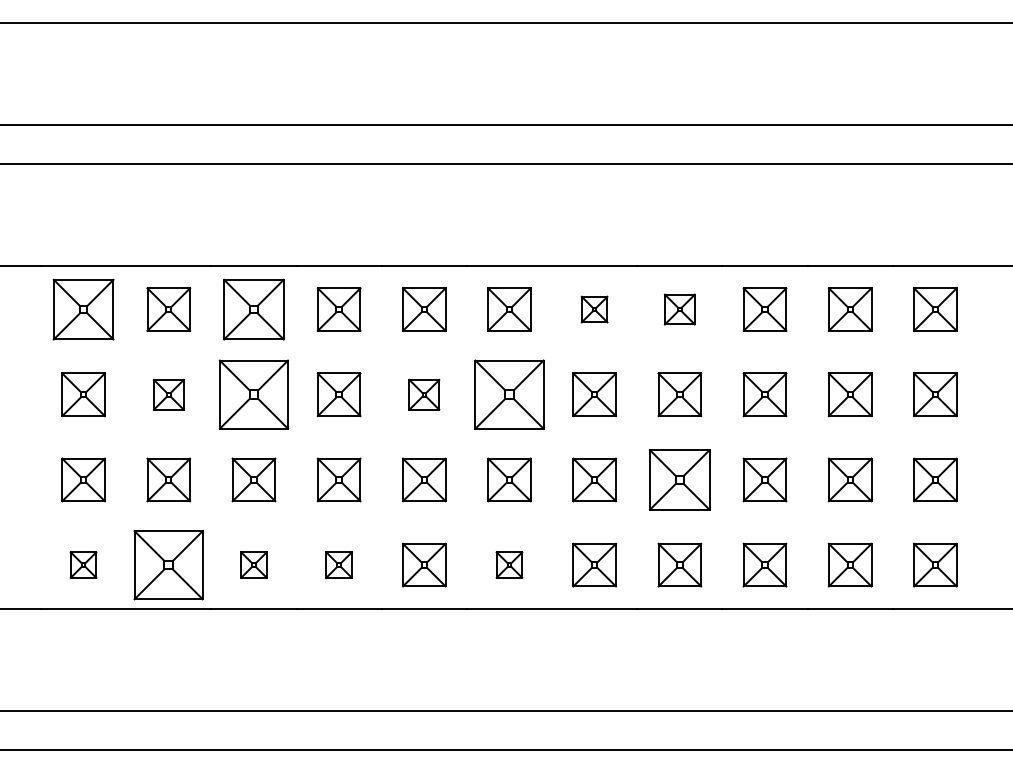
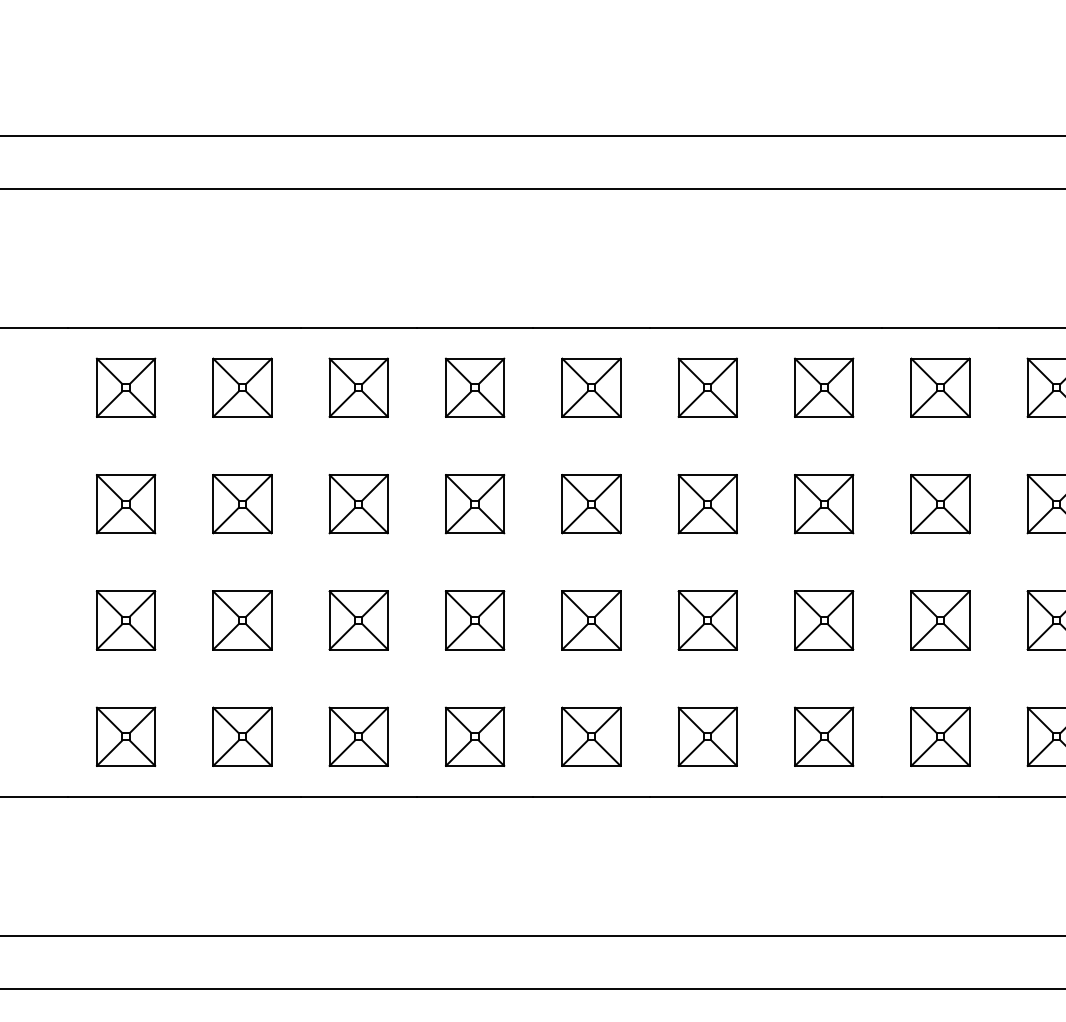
part: (83, 309) -> (125, 387), size x0.71
part: (253, 309) -> (358, 387), size x0.71
part: (594, 309) -> (823, 387), size x1.67
part: (679, 309) -> (939, 387), size x1.43
part: (168, 394) -> (242, 503), size x1.43
part: (253, 394) -> (358, 503), size x0.62
part: (424, 394) -> (591, 503), size x1.43
part: (509, 394) -> (707, 503), size x0.62
part: (679, 479) -> (939, 619), size x0.71
part: (83, 564) -> (125, 735), size x1.67
part: (168, 564) -> (242, 735), size x0.62
part: (253, 564) -> (358, 735), size x1.67
part: (338, 564) -> (474, 735), size x1.67
part: (509, 564) -> (707, 735), size x1.67

